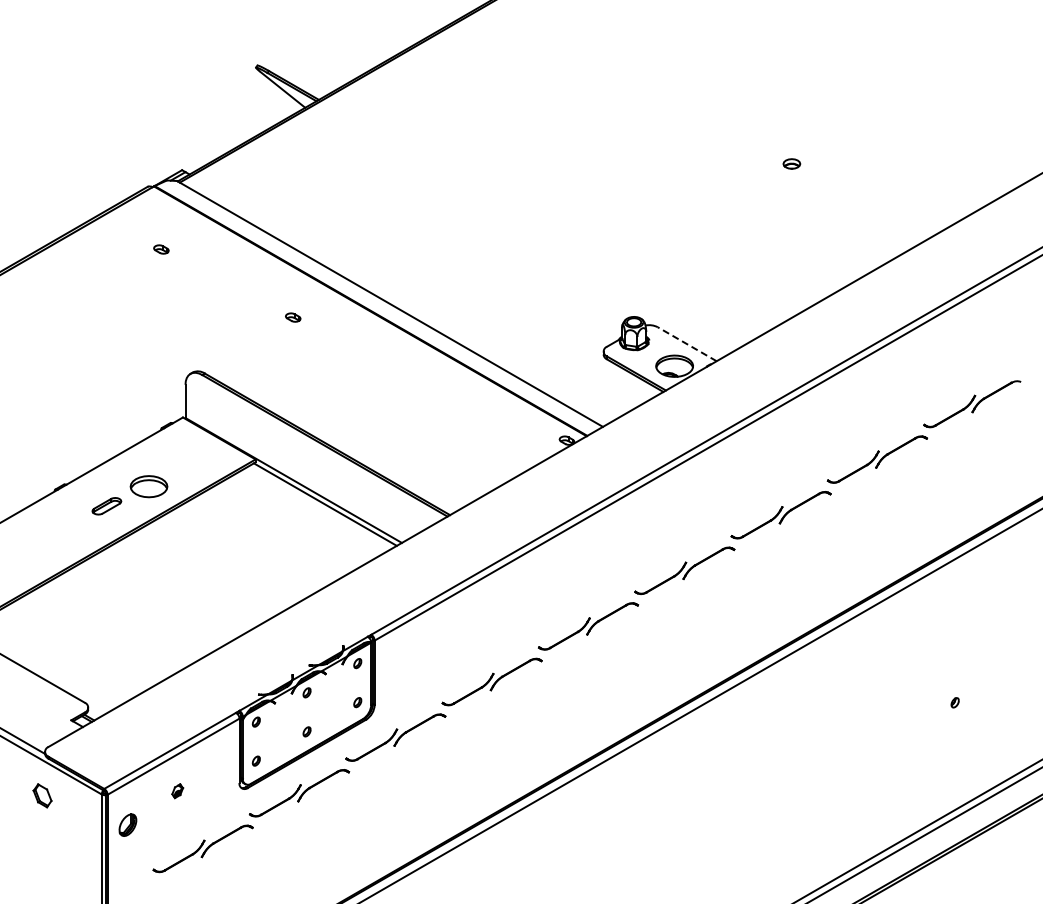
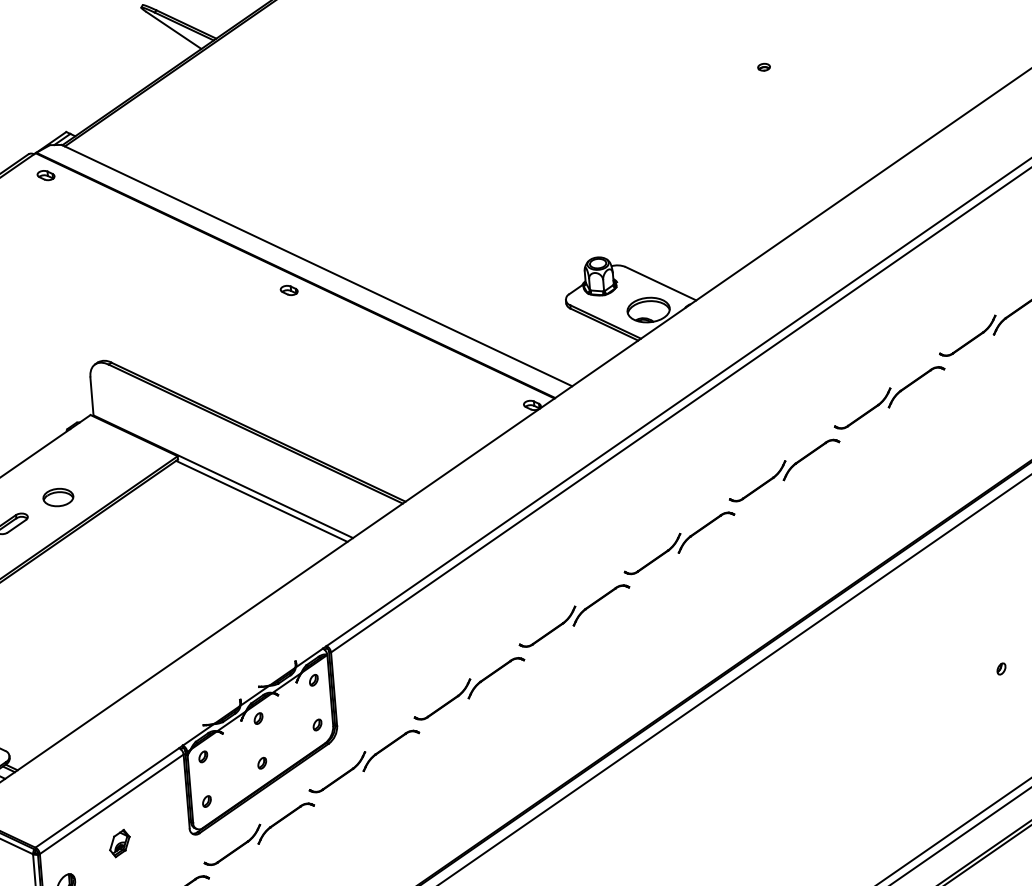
part: (792, 163) -> (764, 66), size x0.62
part: (161, 249) -> (46, 175), moved
part: (293, 317) -> (289, 290), moved
line: (686, 343) -> (660, 282), dashed -> solid
part: (149, 486) -> (58, 497), size x0.71
part: (177, 790) -> (119, 842), size x1.67

